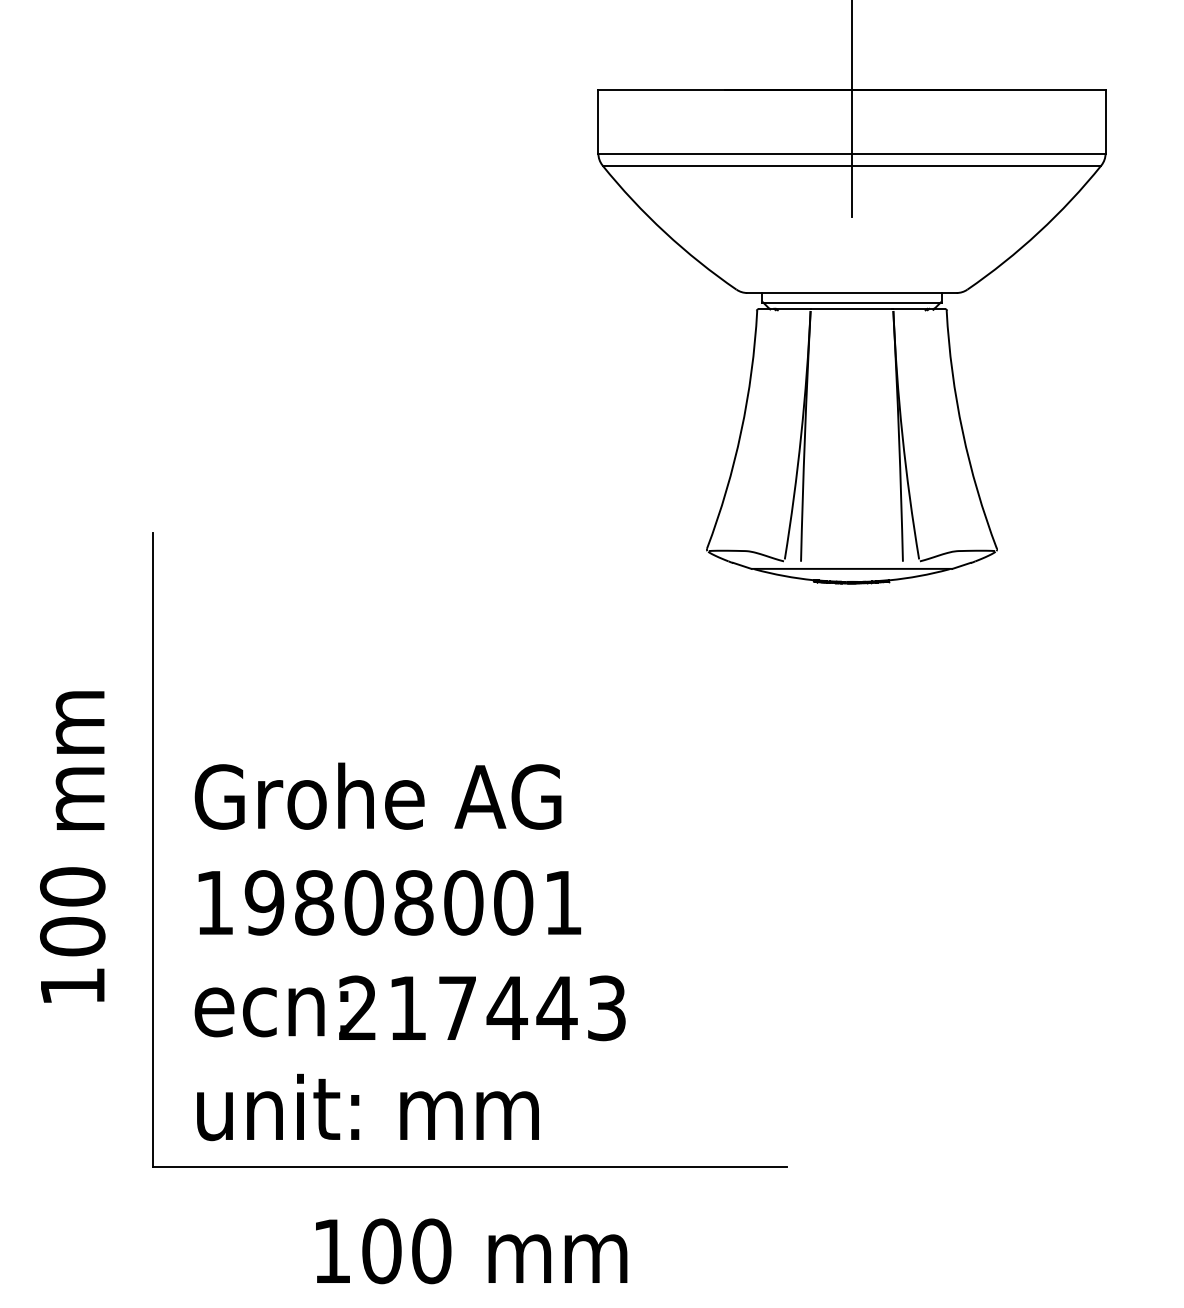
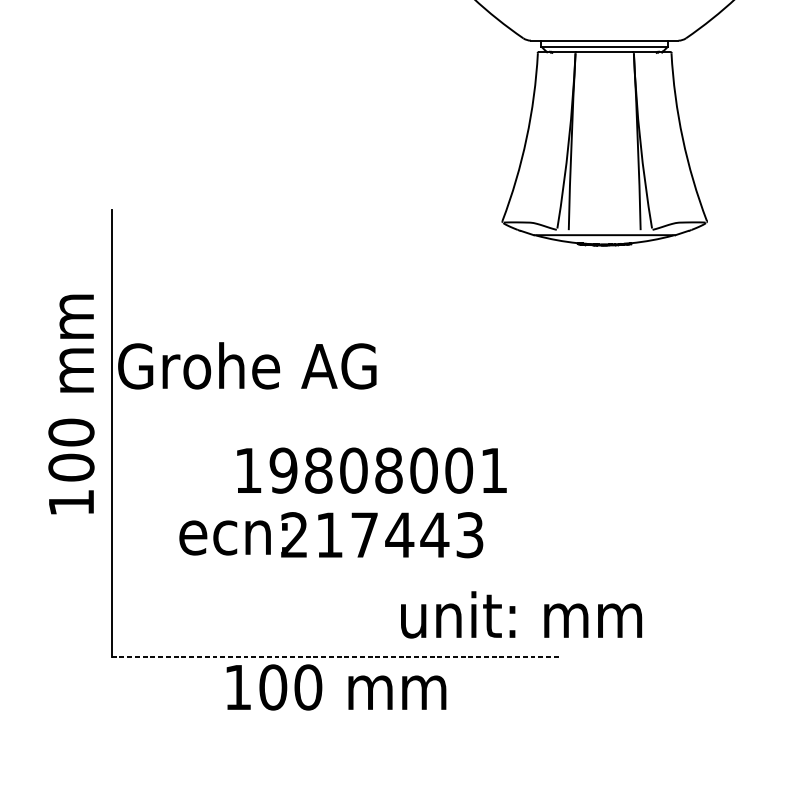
text: (377, 795) -> (246, 365), moved
text: (72, 846) -> (71, 404), moved
text: (389, 902) -> (371, 470), moved
text: (409, 1008) -> (330, 535), moved
text: (367, 1107) -> (521, 614), moved
line: (470, 1167) -> (335, 657), solid -> dashed
text: (471, 1251) -> (336, 687), moved

